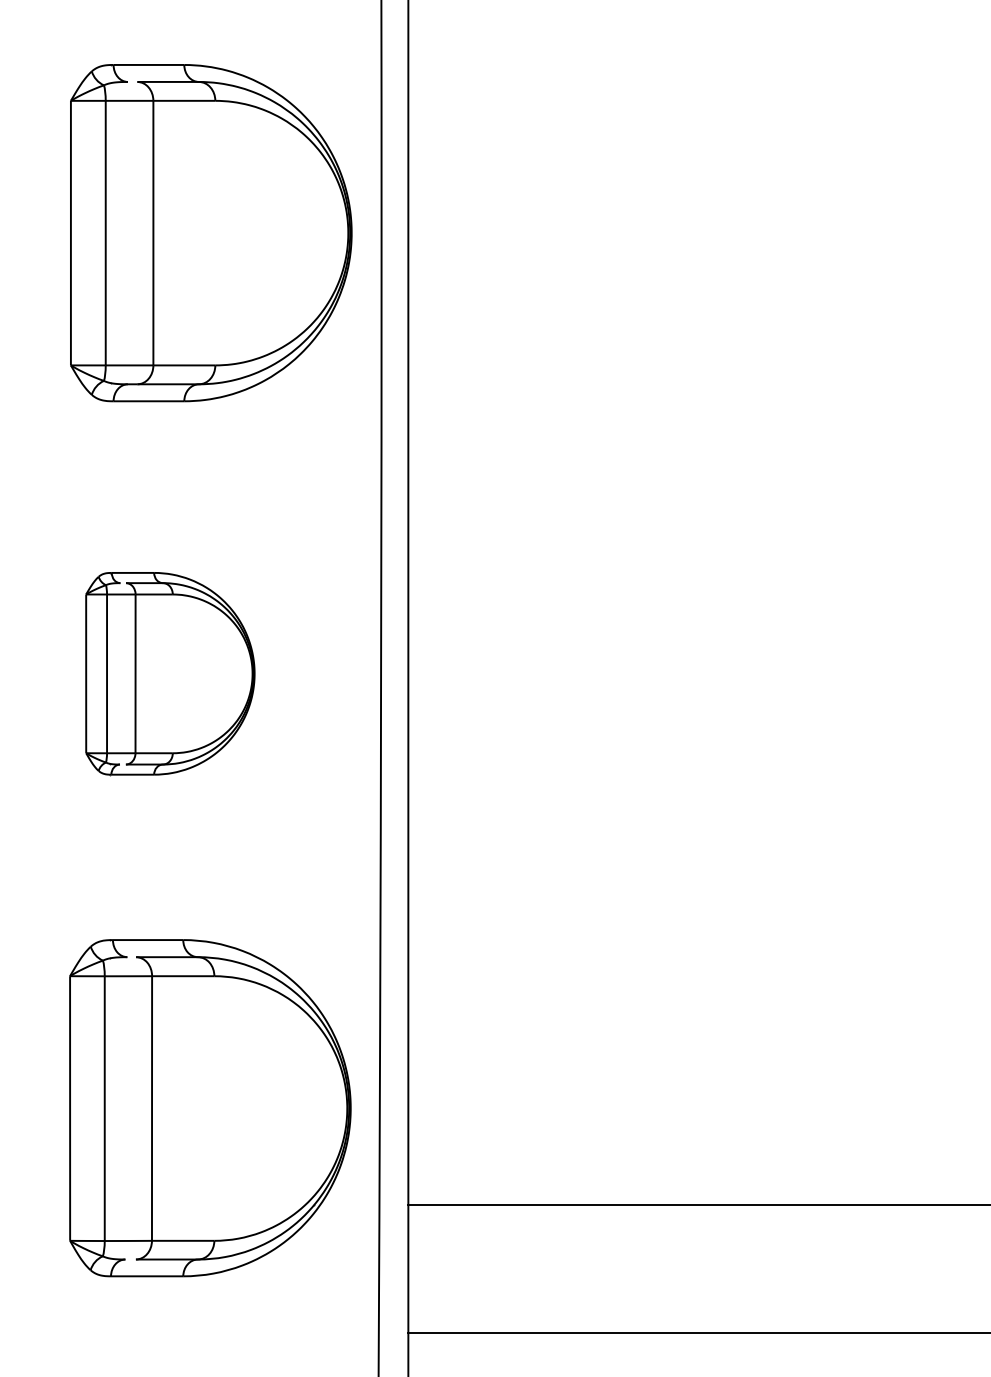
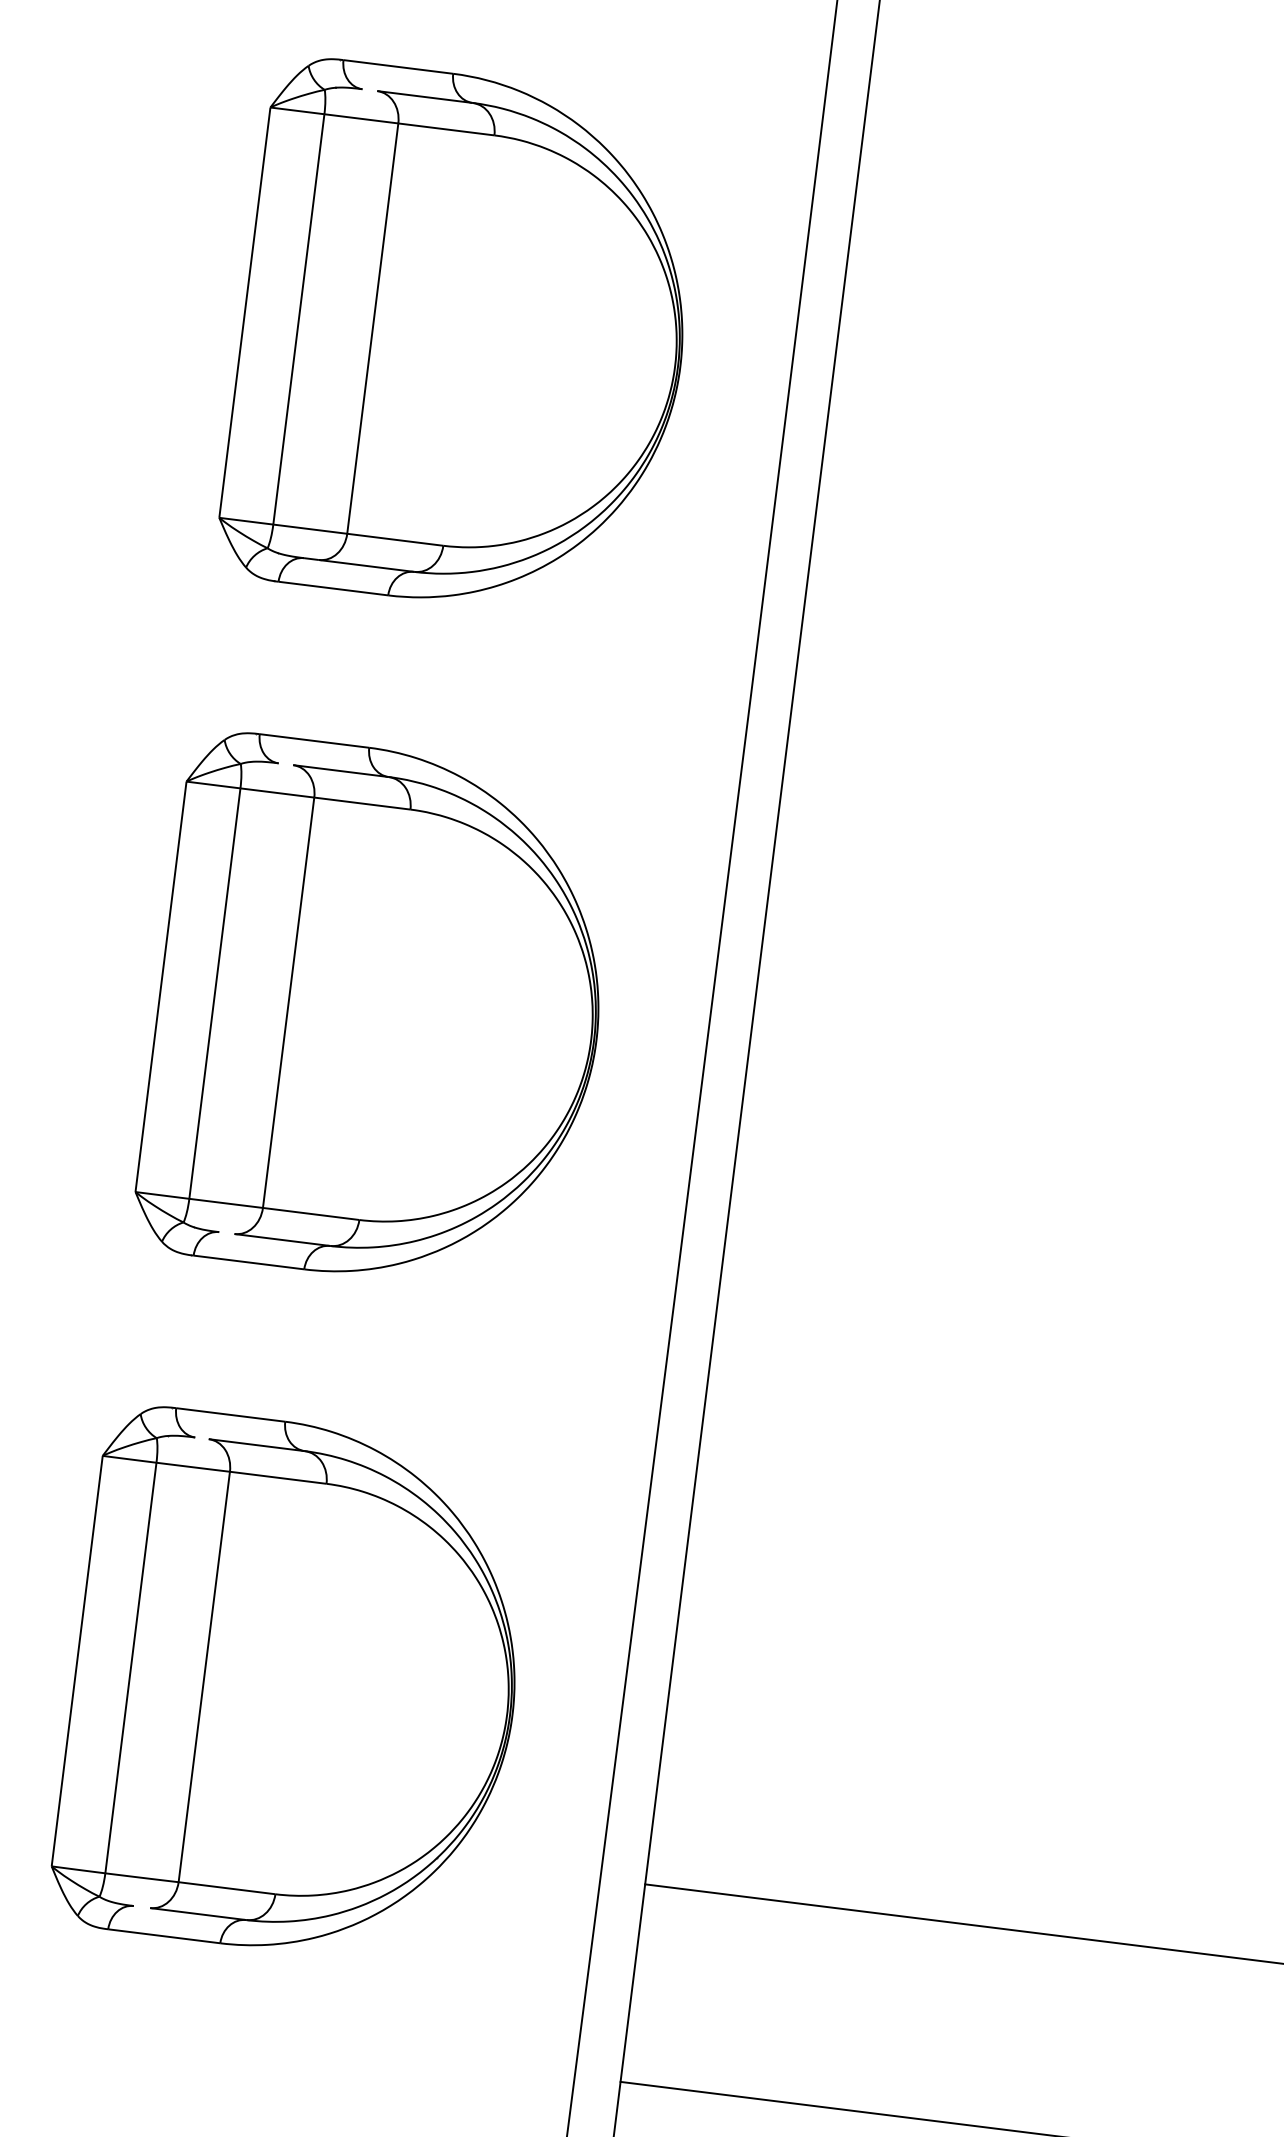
part: (211, 233) -> (462, 340), moved
part: (170, 673) -> (379, 1013), size x1.67
part: (210, 1108) -> (294, 1688), moved

